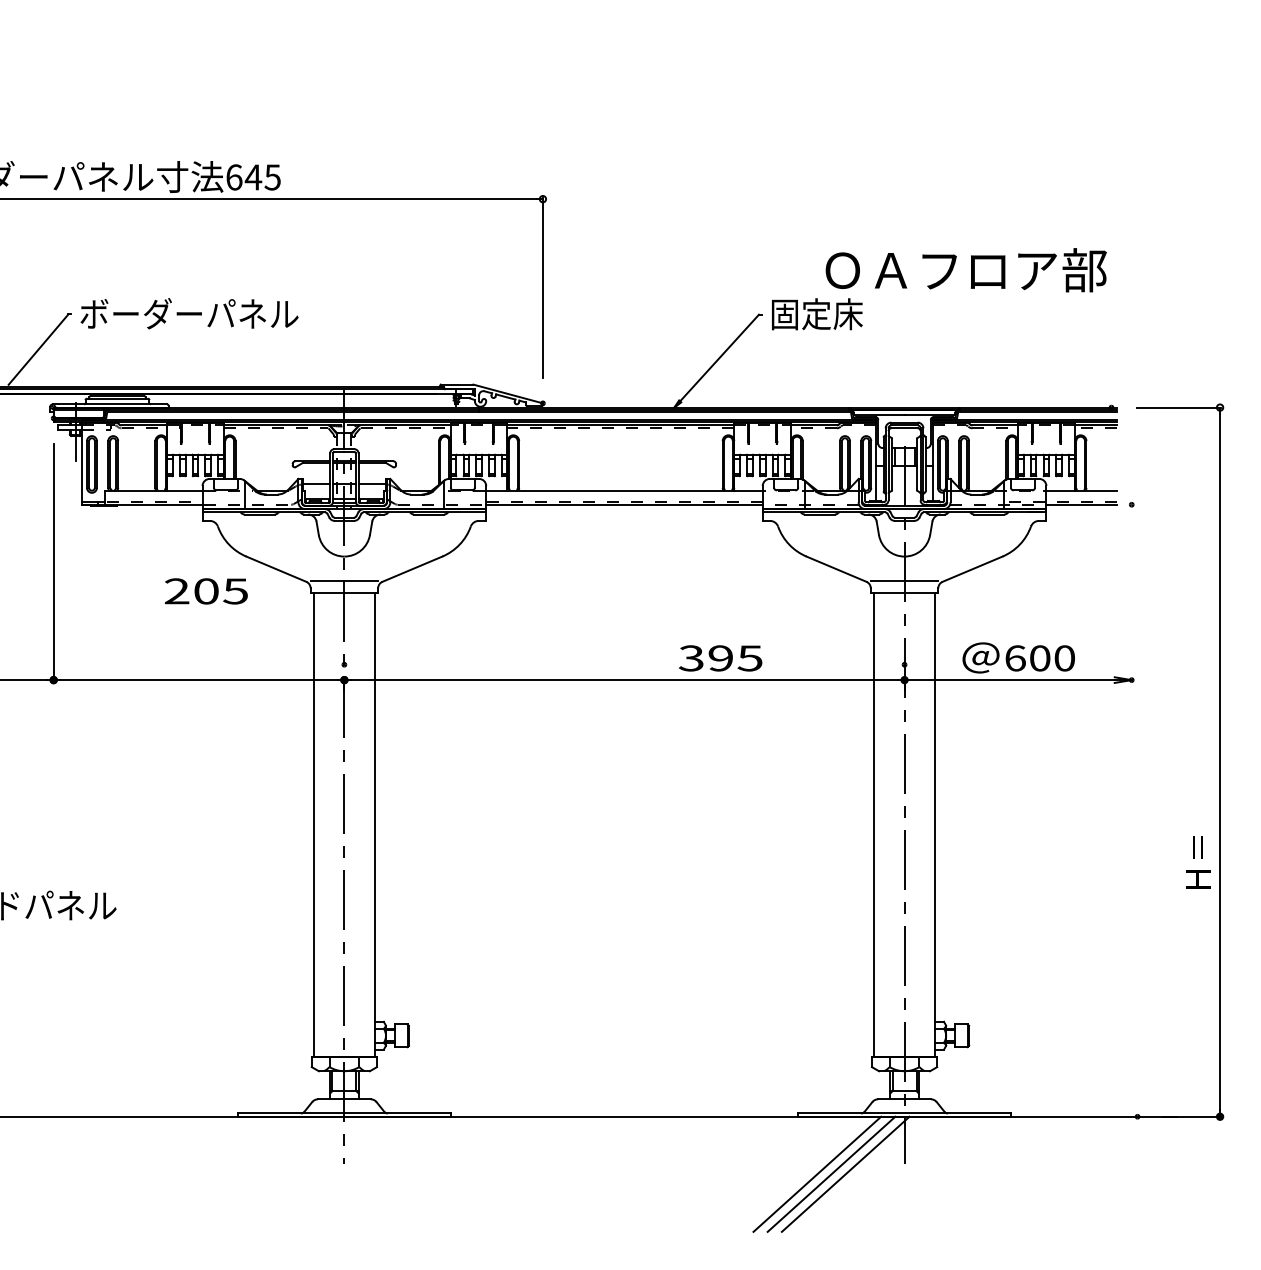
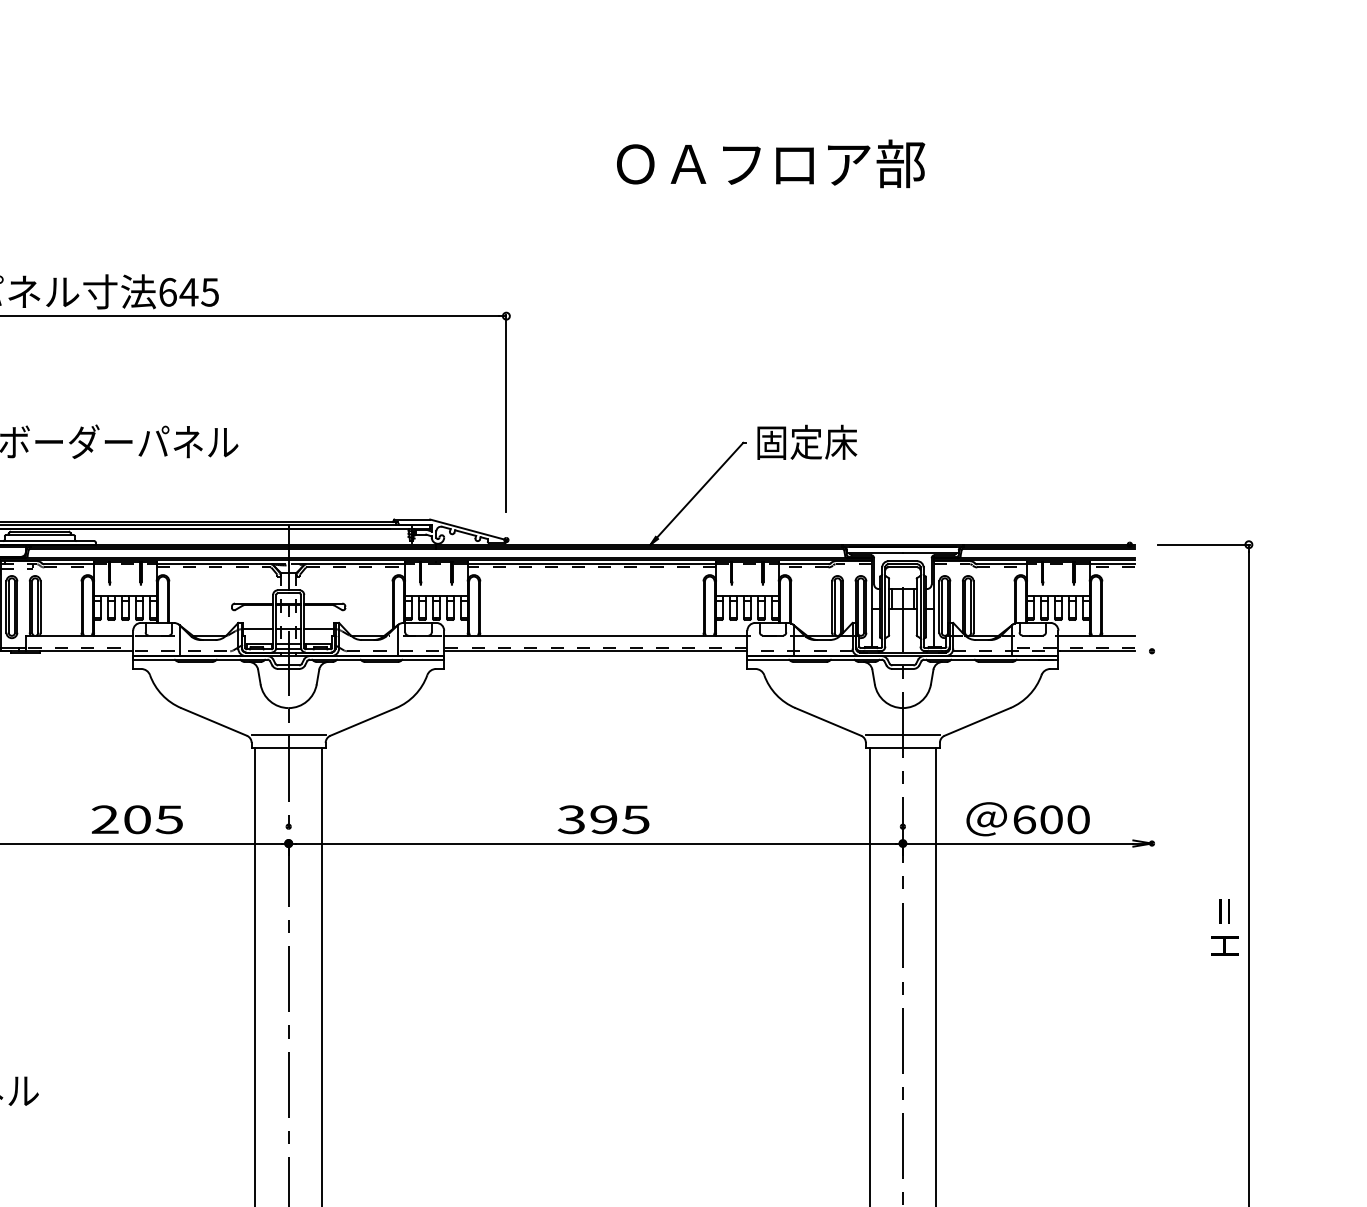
text: (965, 270) -> (770, 164), moved
text: (206, 591) -> (137, 819), moved
text: (720, 658) -> (603, 819), moved
text: (1198, 862) -> (1225, 927), moved

